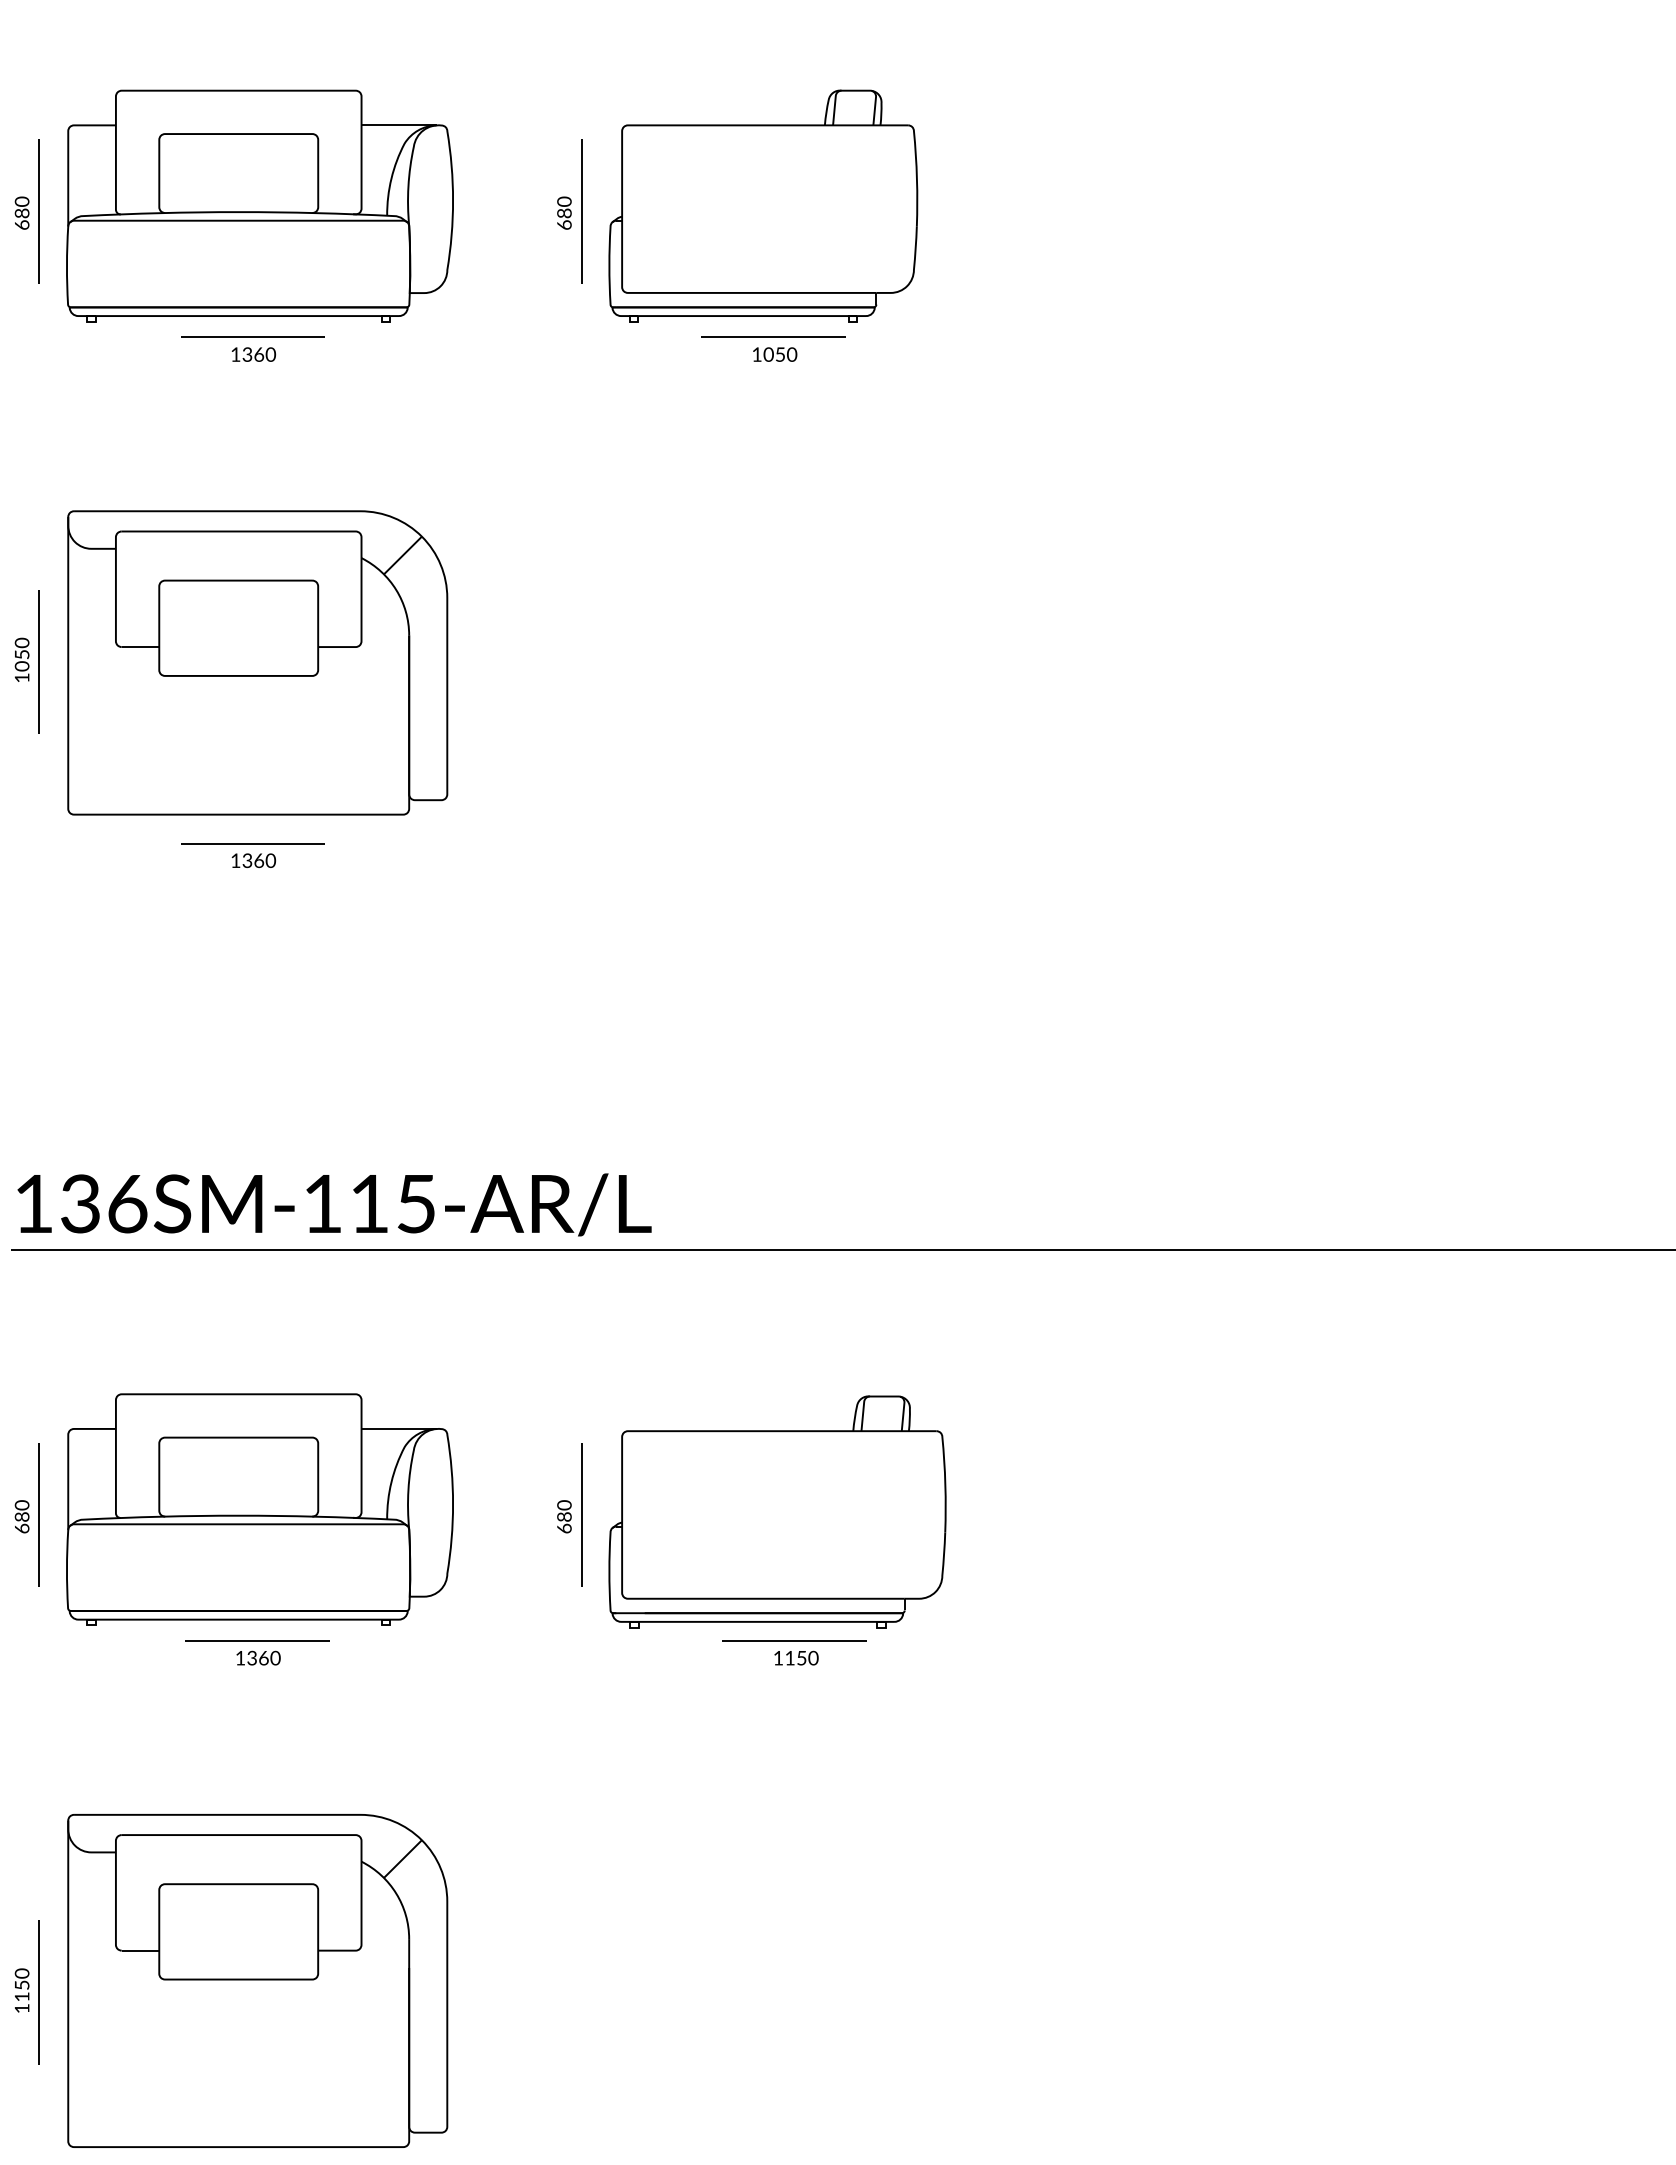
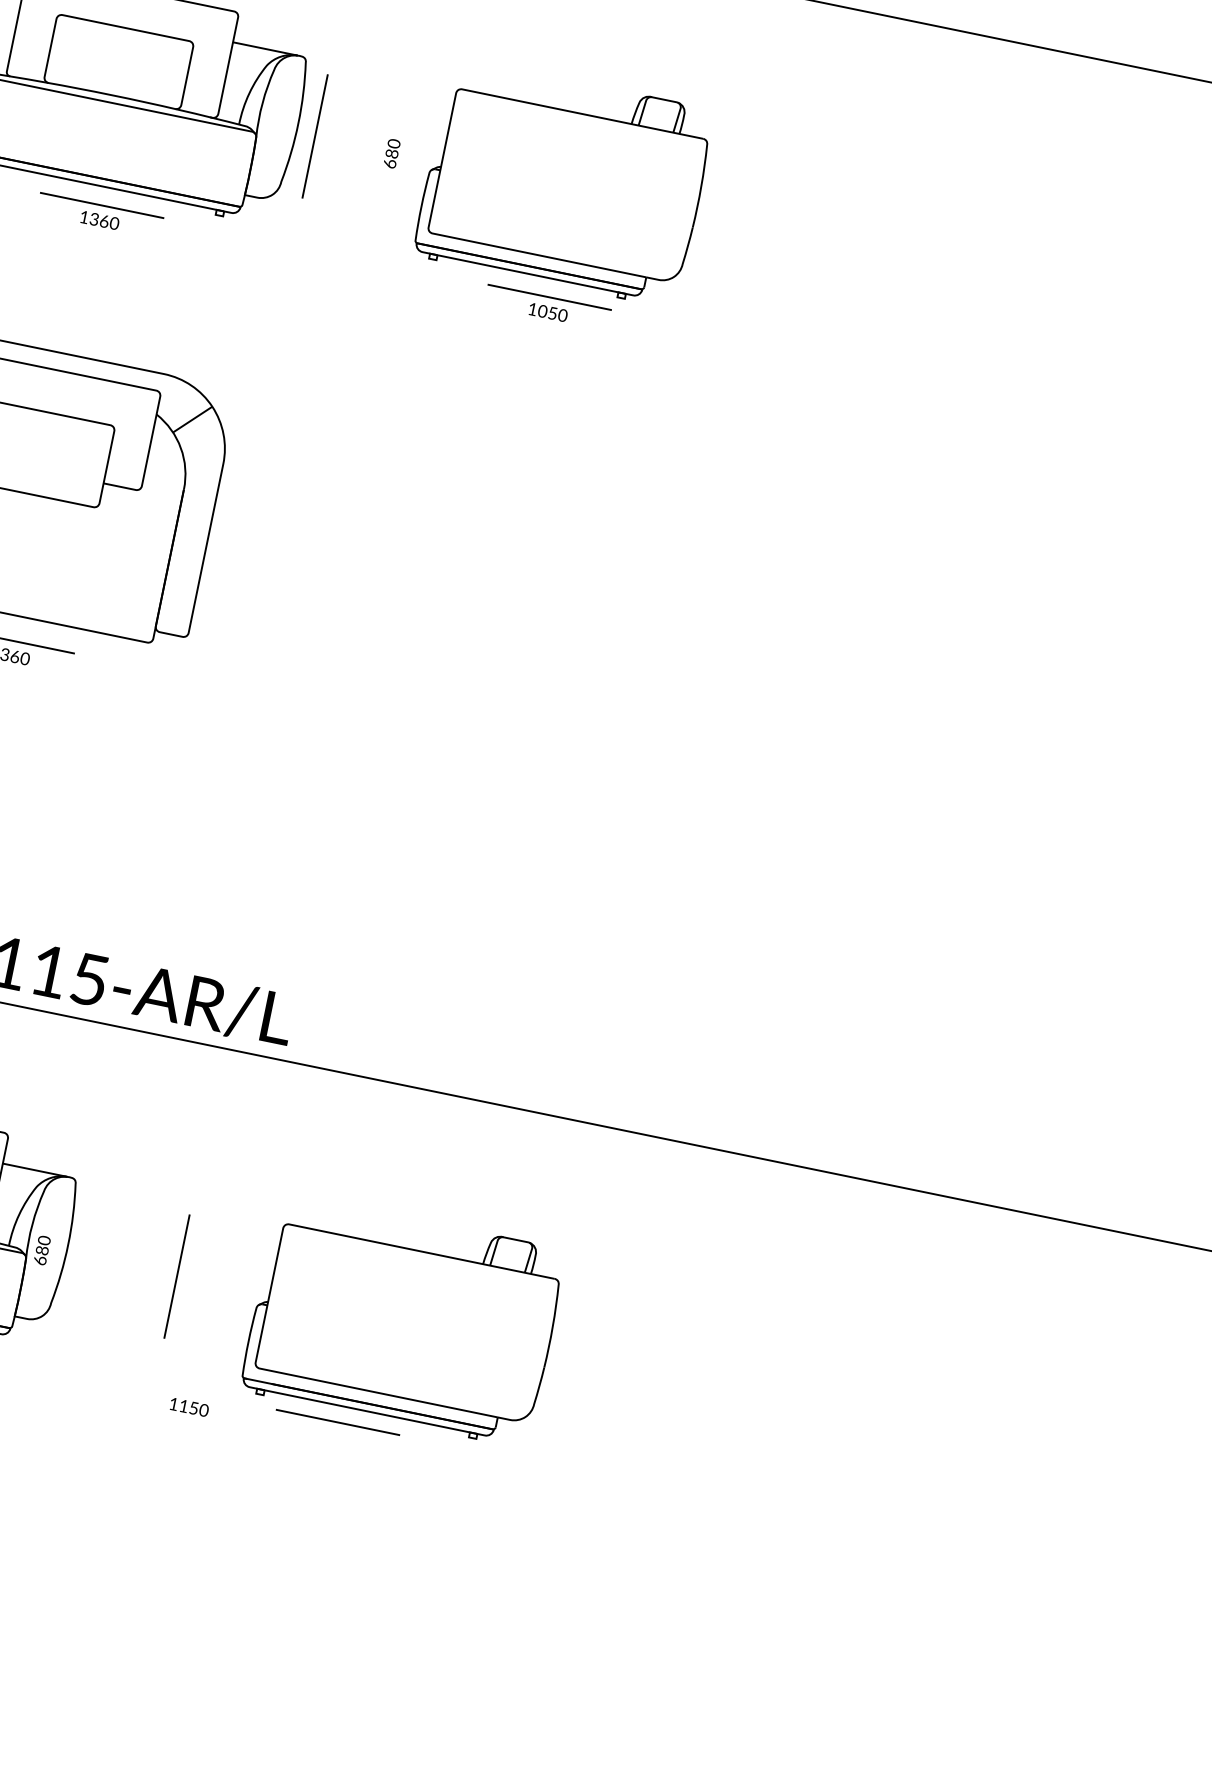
line: (581, 211) -> (314, 136), moved
part: (777, 1511) -> (403, 1319), moved
text: (564, 1516) -> (42, 1250), moved
text: (796, 1657) -> (189, 1406), moved

